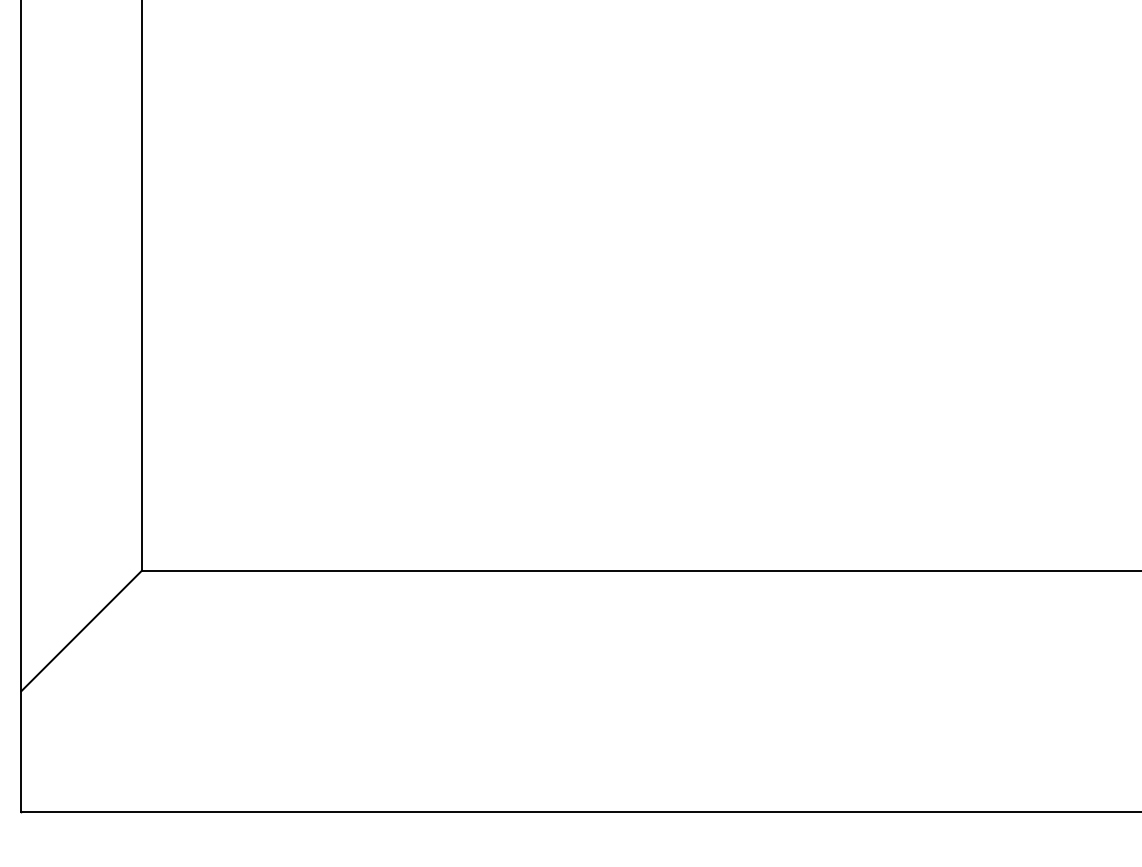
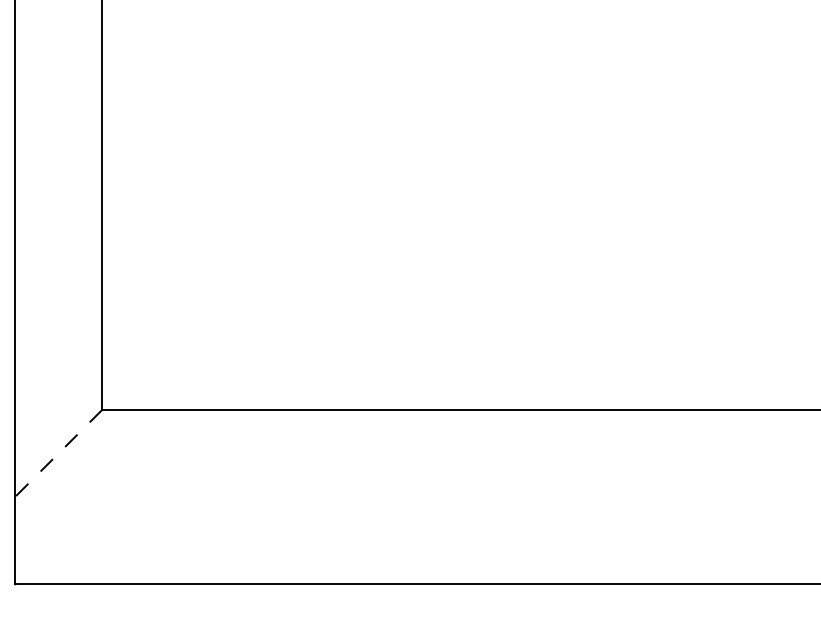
line: (81, 631) -> (58, 453), solid -> dashed

